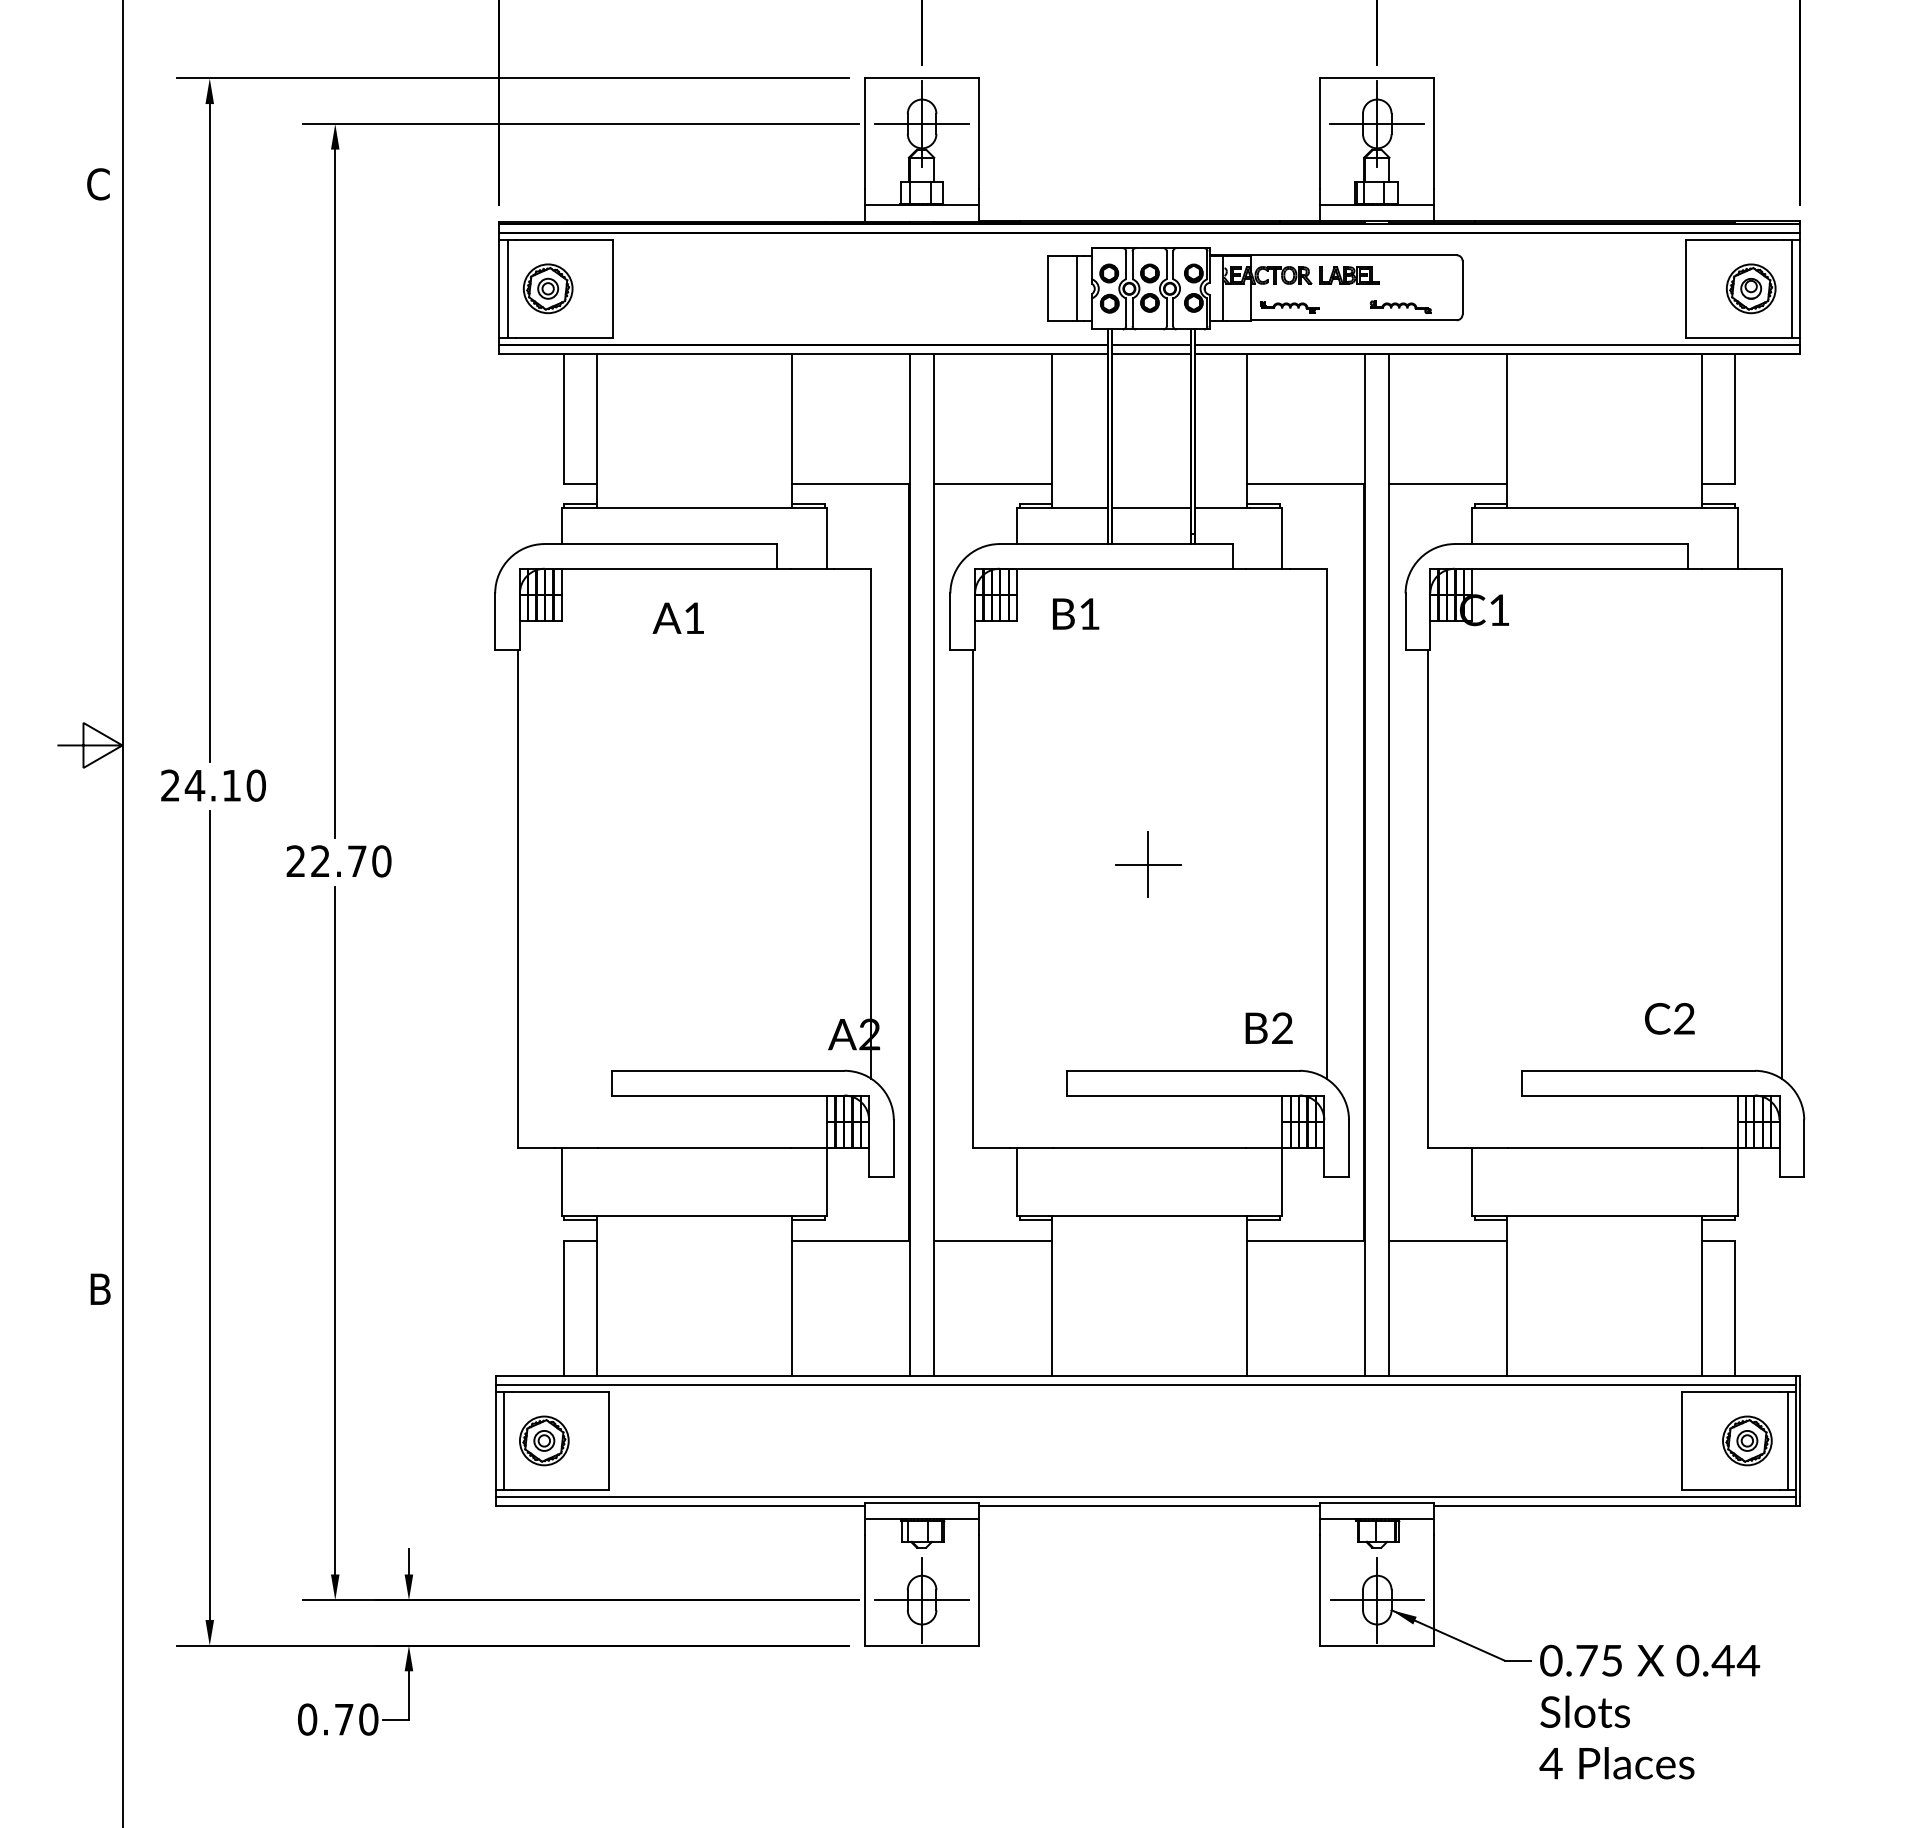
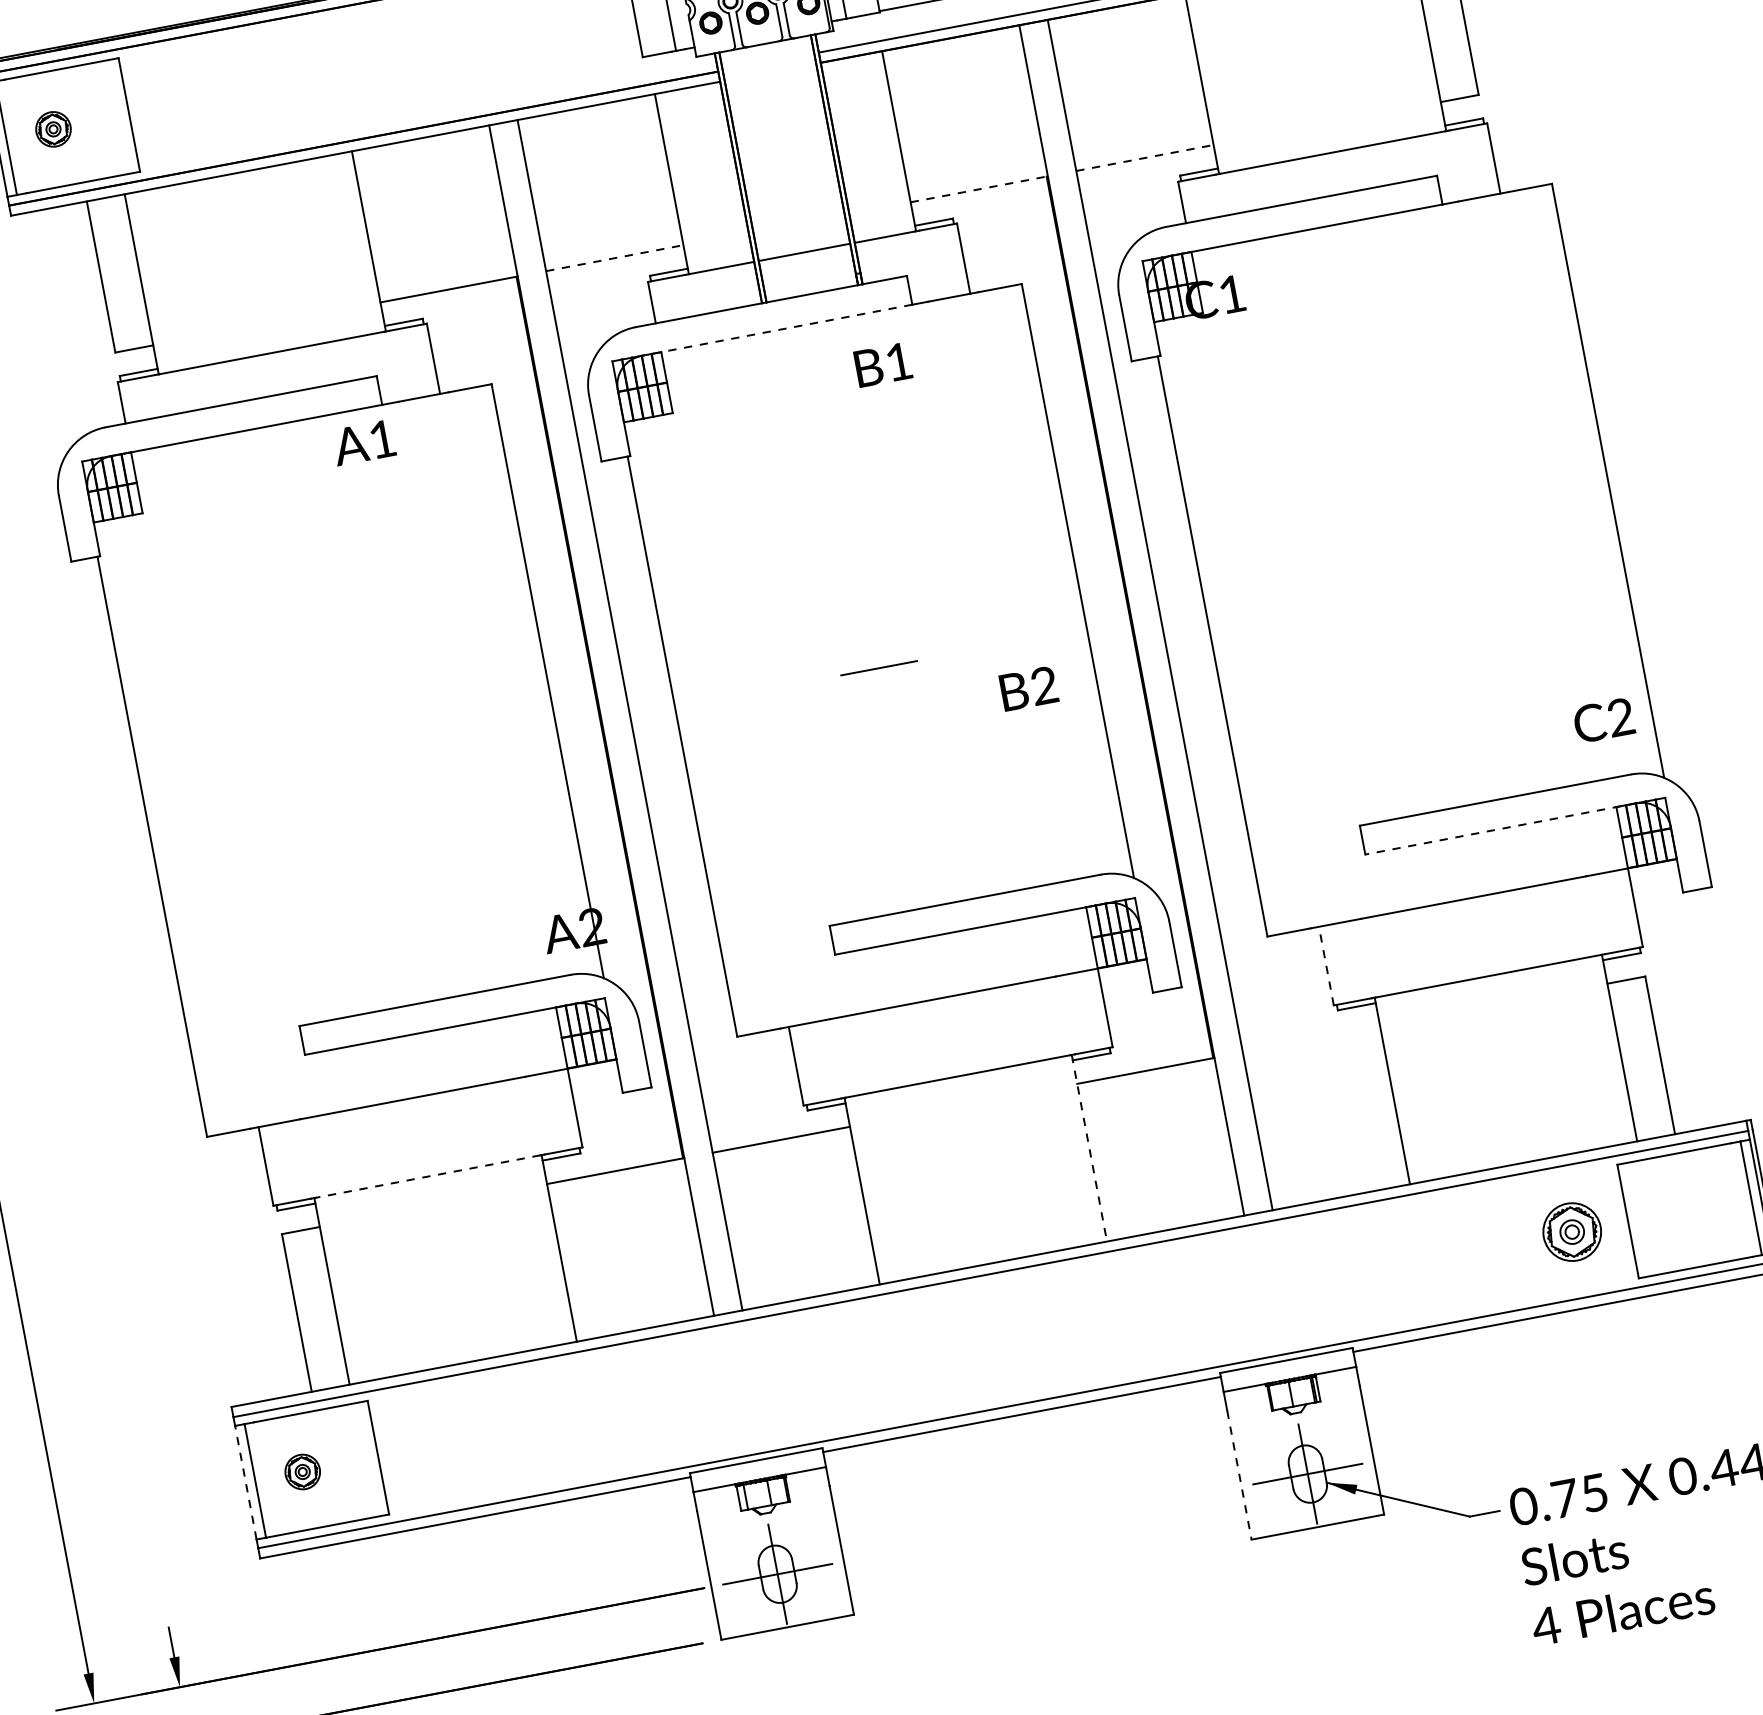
part: (547, 288) -> (52, 129), size x0.6
line: (1151, 345) -> (768, 62), removed
line: (1151, 353) -> (770, 71), removed
line: (993, 483) -> (615, 258), solid -> dashed
line: (1306, 483) -> (979, 189), solid -> dashed
line: (1448, 483) -> (1145, 157), solid -> dashed
line: (1115, 568) -> (775, 330), solid -> dashed
text: (1076, 613) -> (883, 364), moved
text: (677, 617) -> (362, 442), moved
line: (1148, 864) -> (879, 667), removed
text: (1669, 1018) -> (1603, 720), moved
text: (1268, 1027) -> (1028, 687), moved
line: (1637, 1095) -> (1499, 829), solid -> dashed
line: (1472, 1181) -> (1326, 965), solid -> dashed
line: (694, 1215) -> (427, 1176), solid -> dashed
line: (1448, 1240) -> (1311, 1039), removed
line: (1247, 1296) -> (1089, 1149), solid -> dashed
line: (495, 1440) -> (245, 1482), solid -> dashed
part: (544, 1440) -> (302, 1471), size x0.6
part: (1747, 1440) -> (1572, 1231), moved
line: (1320, 1590) -> (1239, 1475), solid -> dashed

